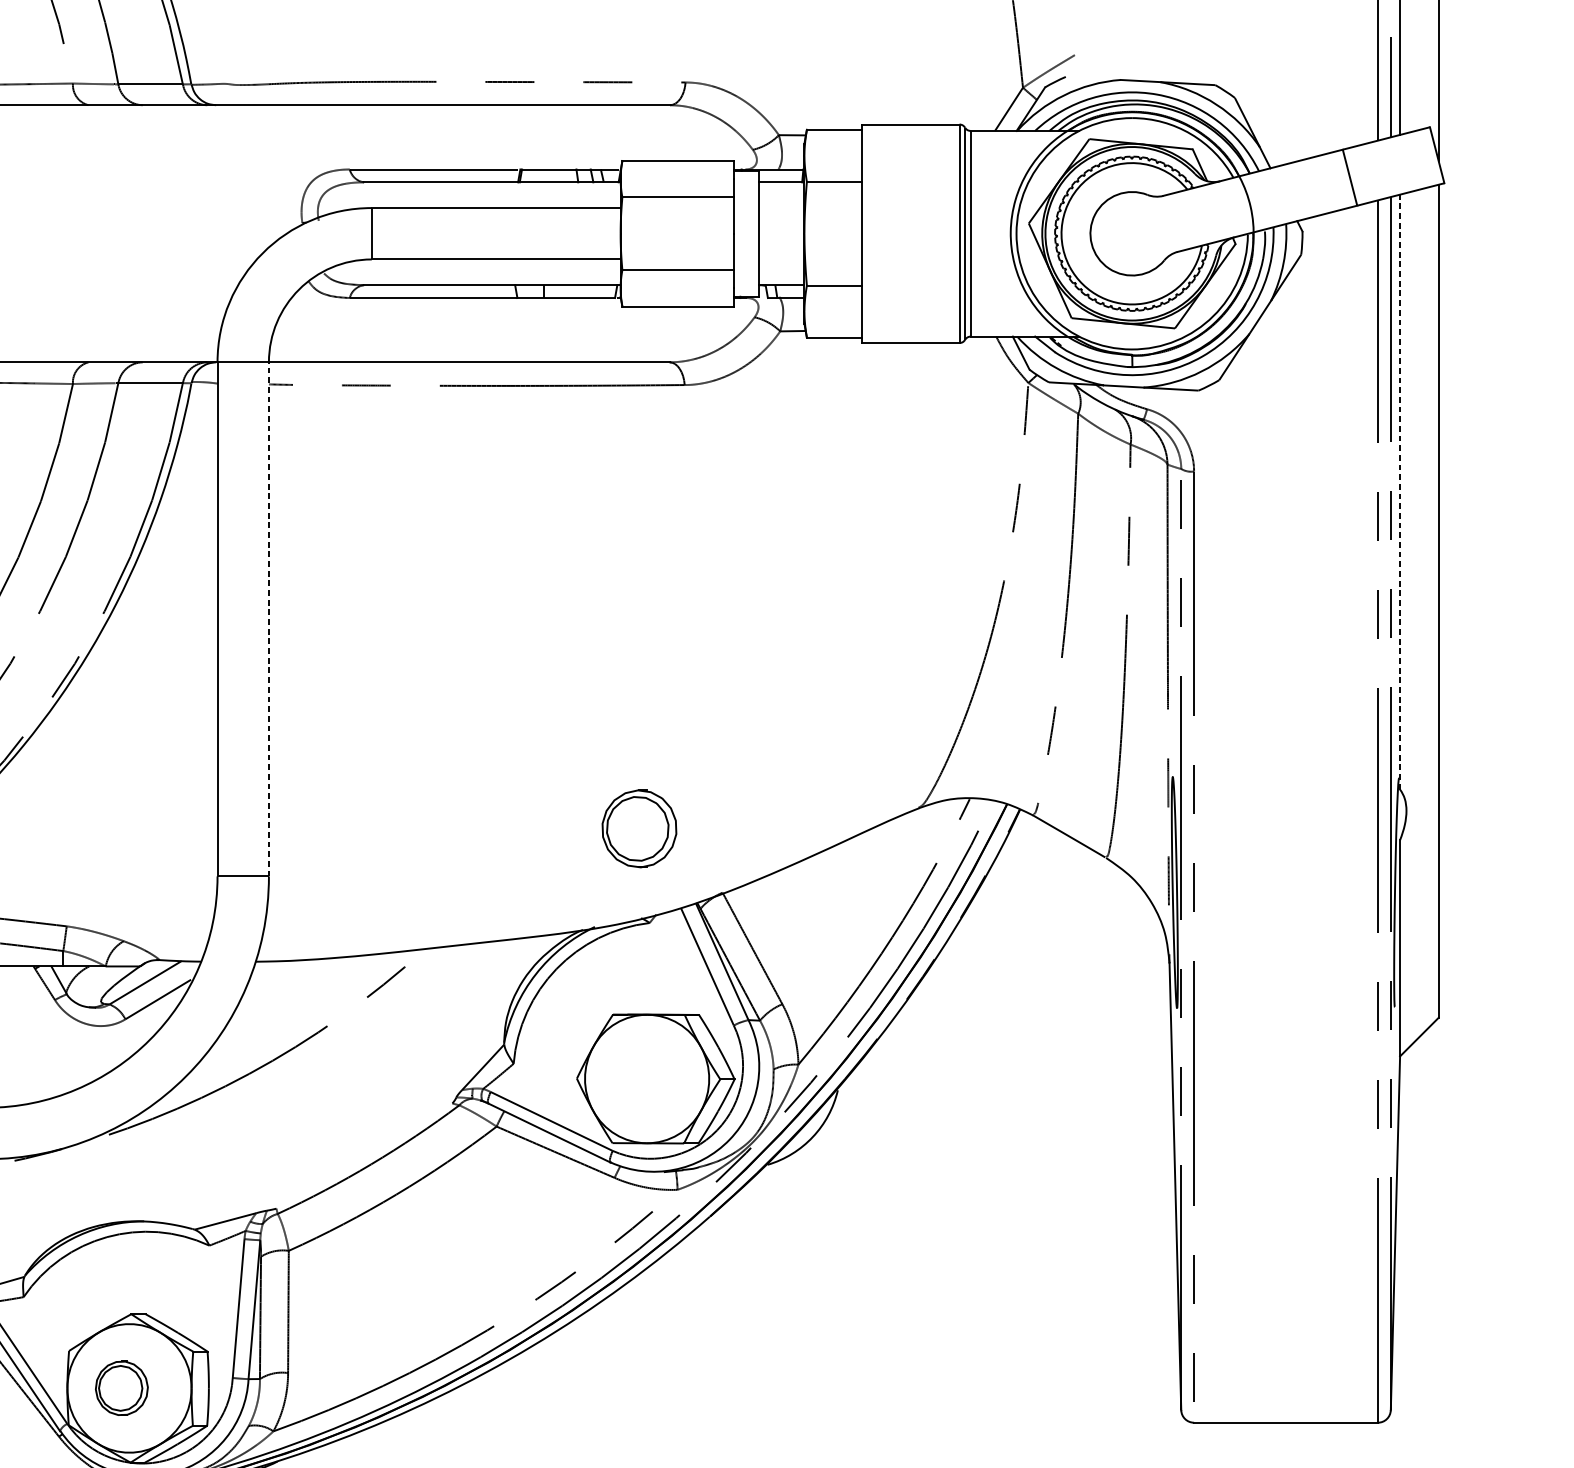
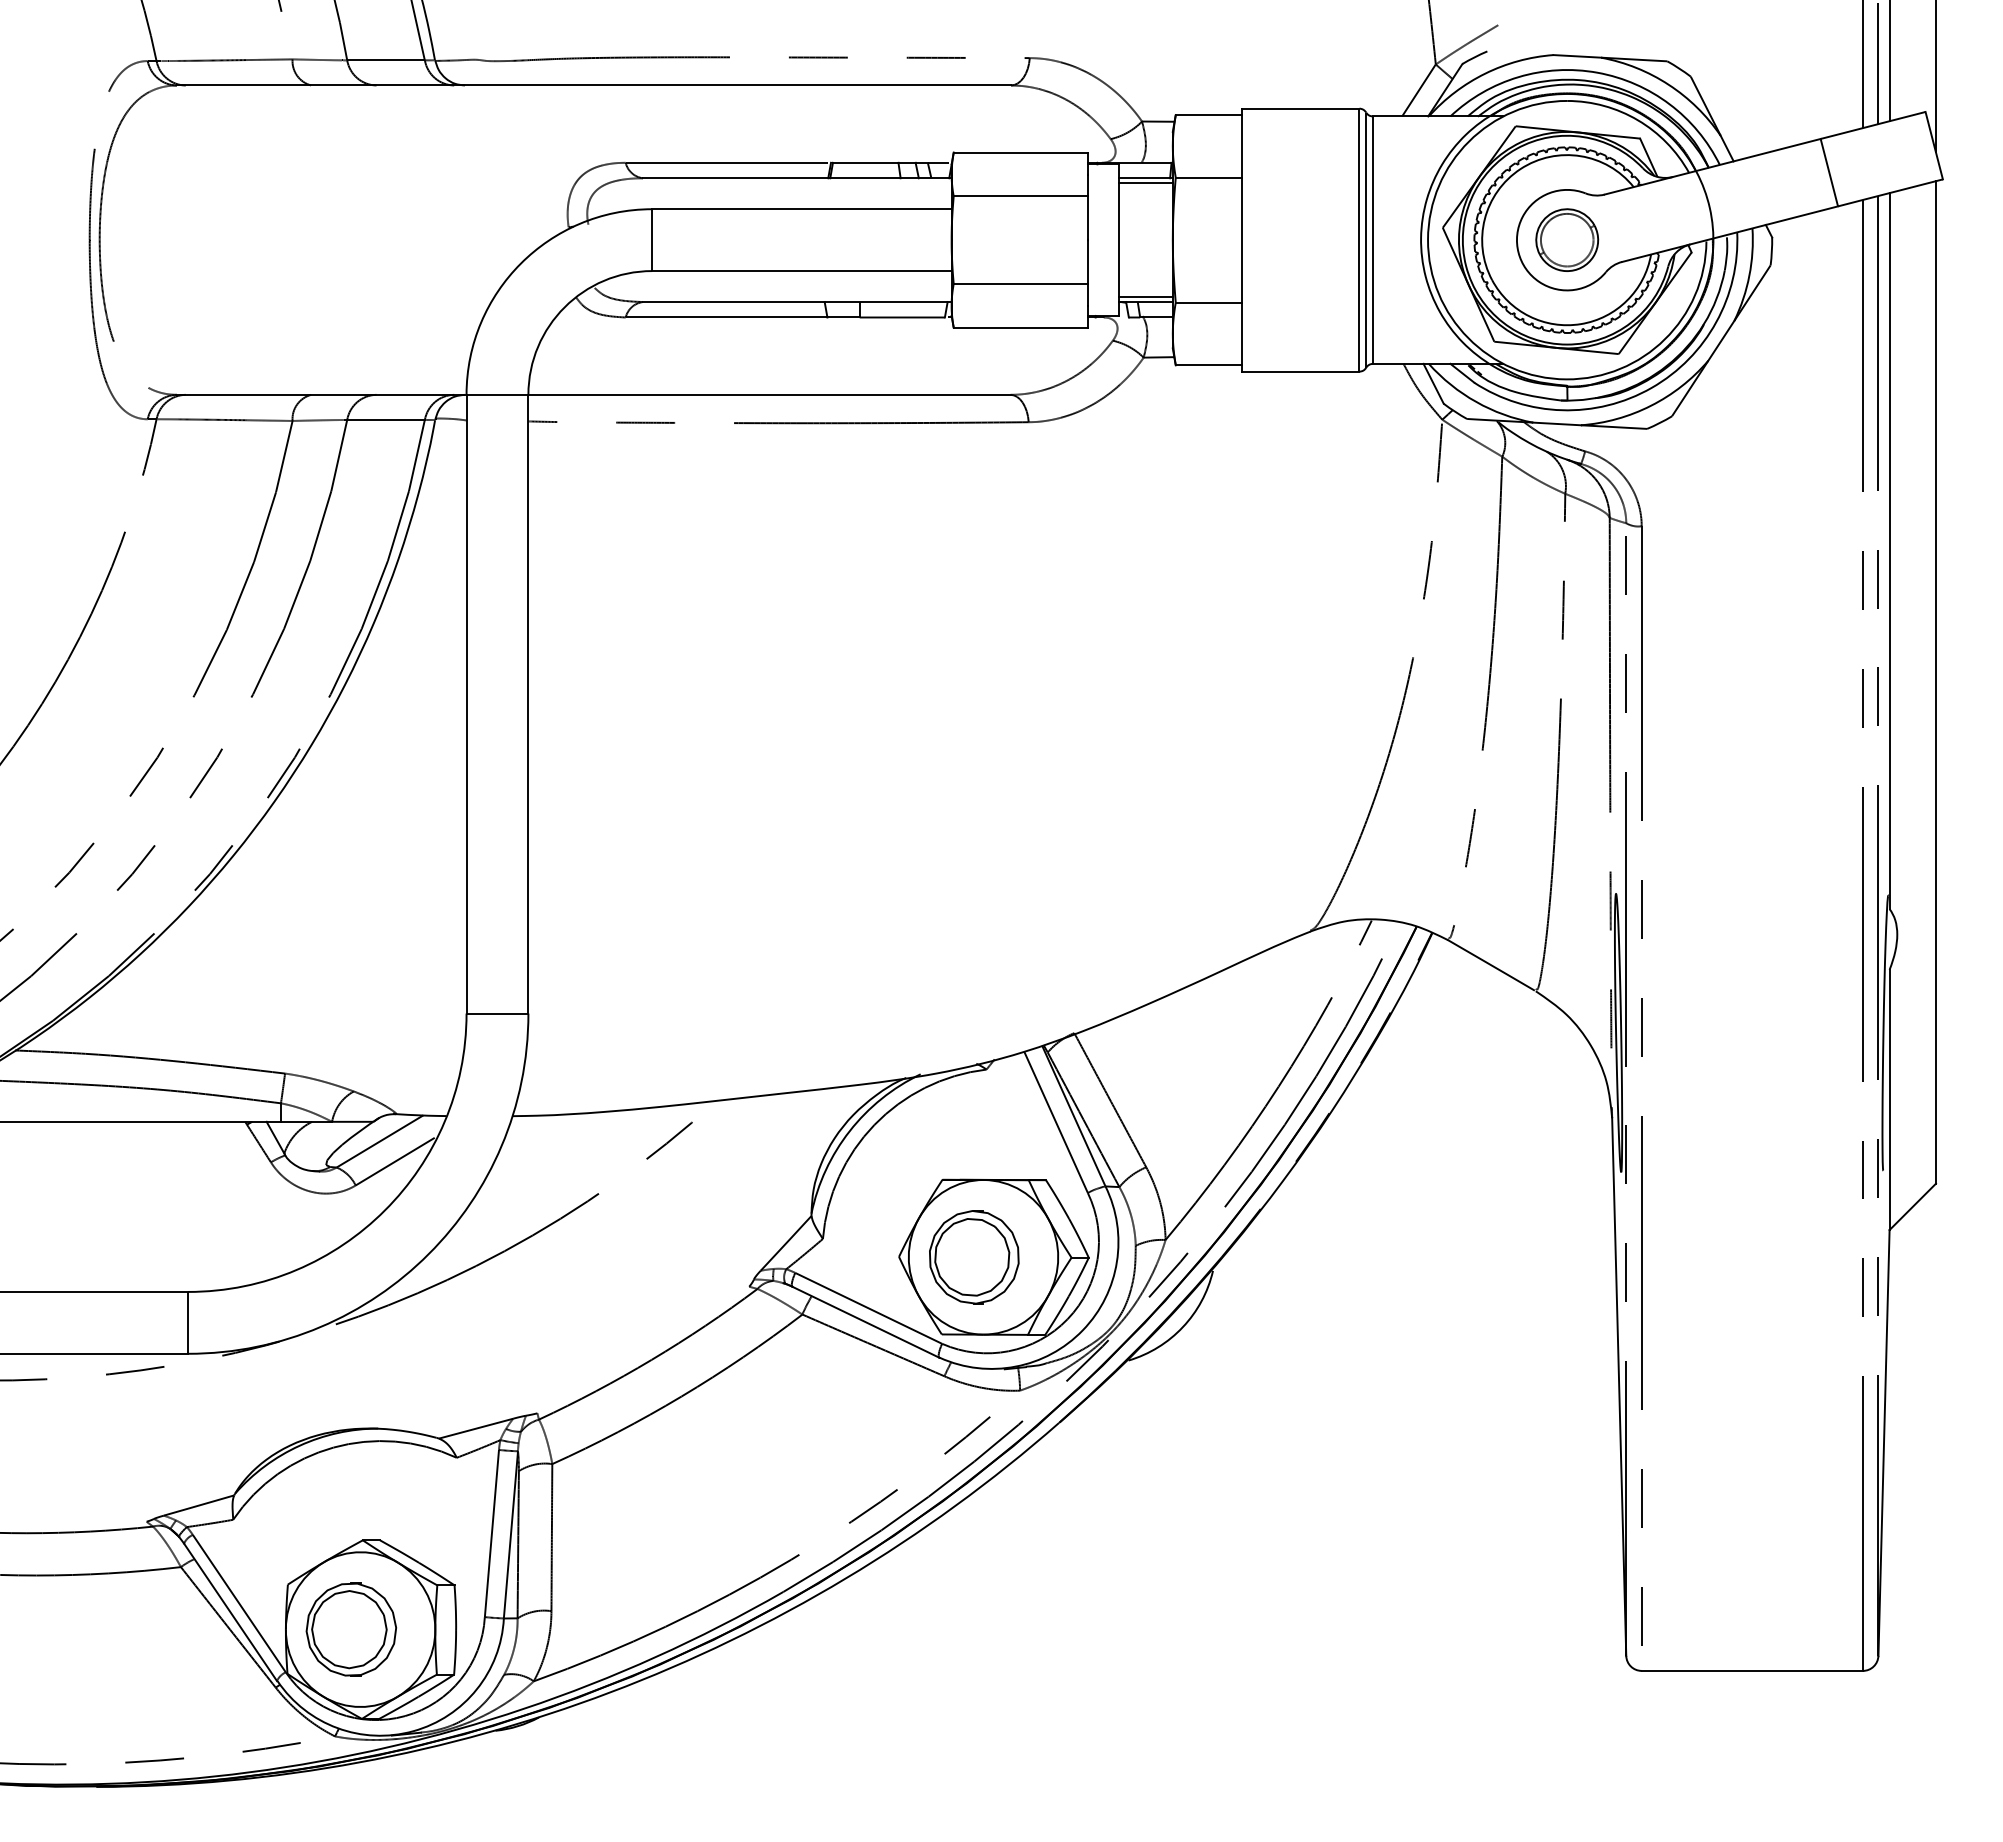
line: (781, 185) -> (1145, 182), added
part: (1132, 233) -> (1567, 239), added
line: (781, 281) -> (1145, 297), added
line: (1400, 492) -> (1889, 551), dashed -> solid
line: (269, 618) -> (528, 703), dashed -> solid
part: (639, 829) -> (974, 1257), moved
part: (121, 1388) -> (351, 1629), size x1.43

